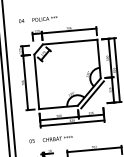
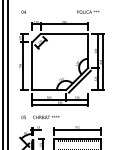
text: (45, 18) -> (88, 11), moved

